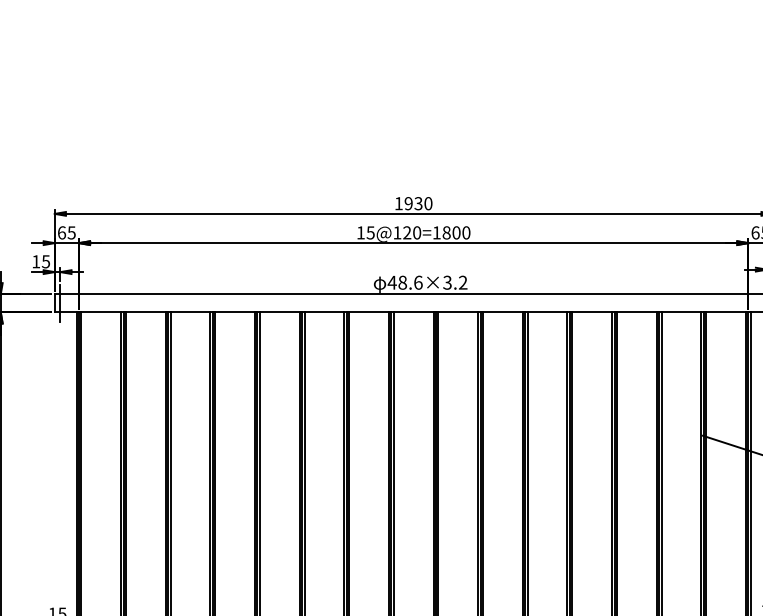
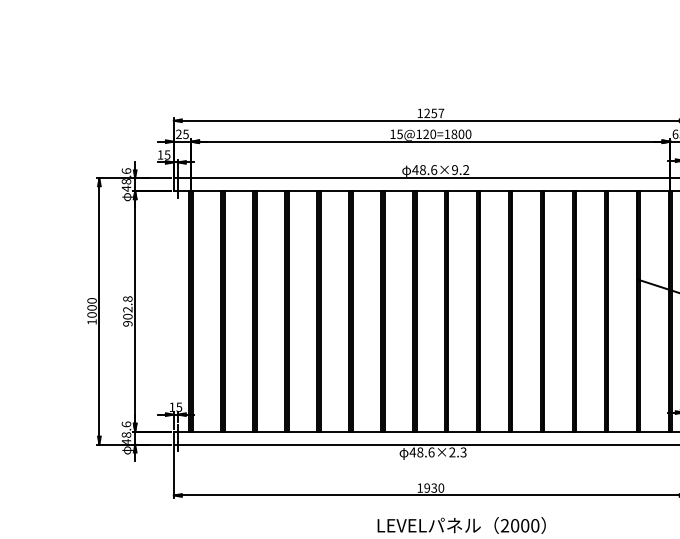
text: (418, 203) -> (434, 113), 1930 -> 1257
text: (61, 233) -> (178, 134), 65 -> 25
text: (446, 281) -> (454, 169), 48.6×3.2 -> 48.6×9.2

